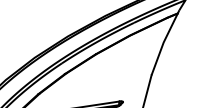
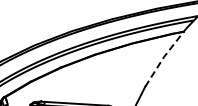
line: (164, 41) -> (164, 56), solid -> dashed

